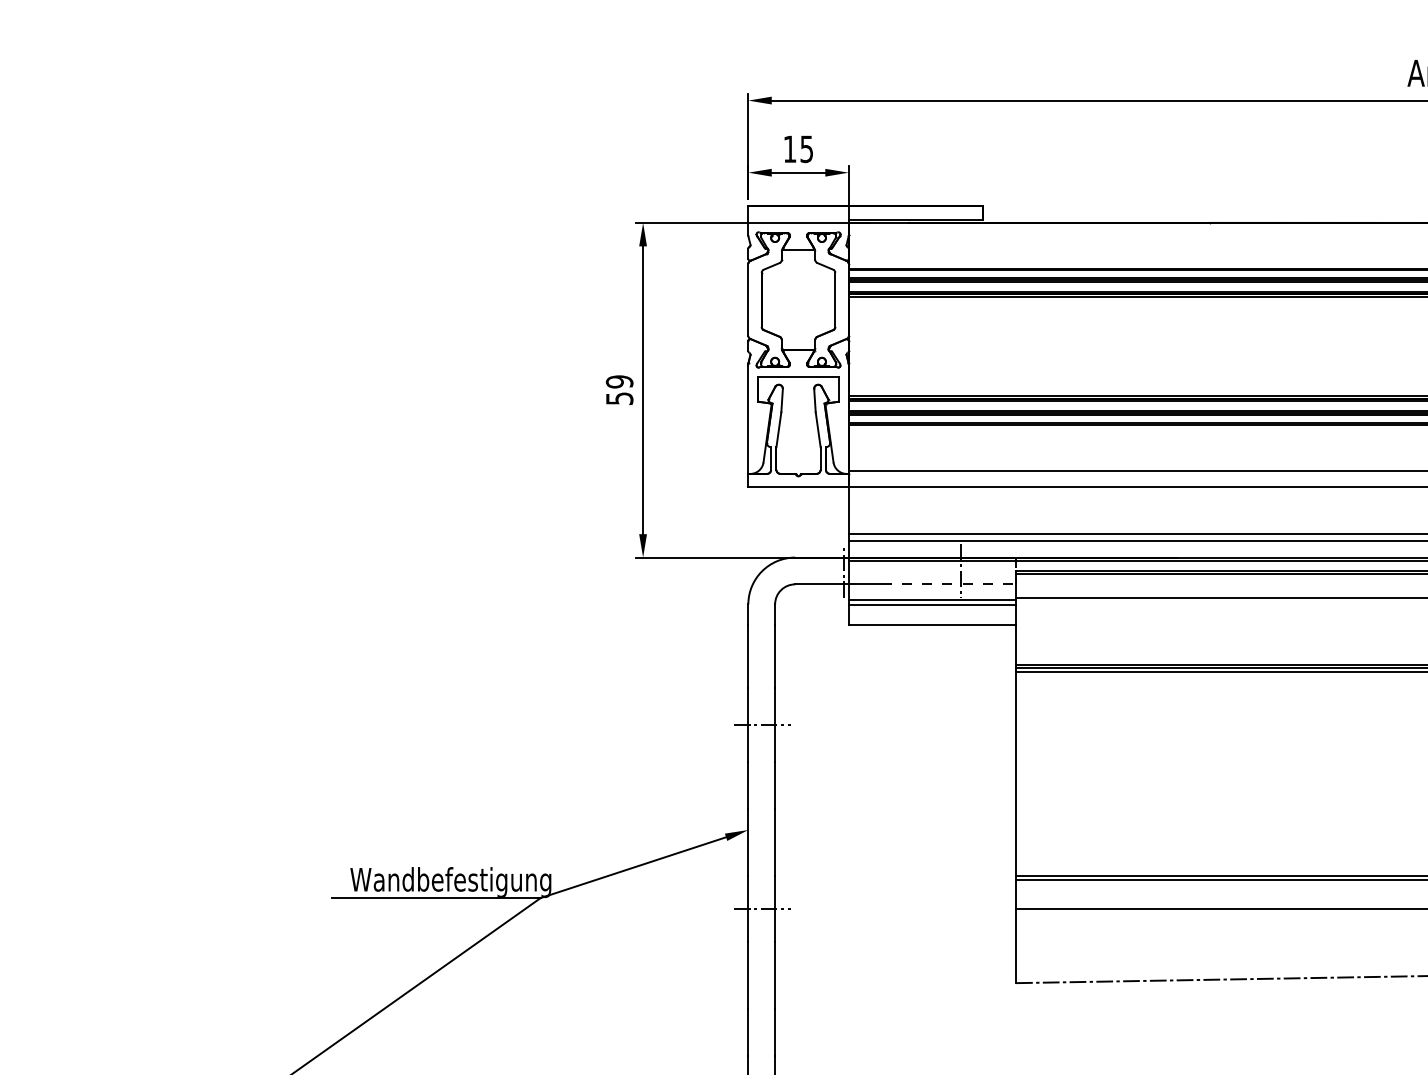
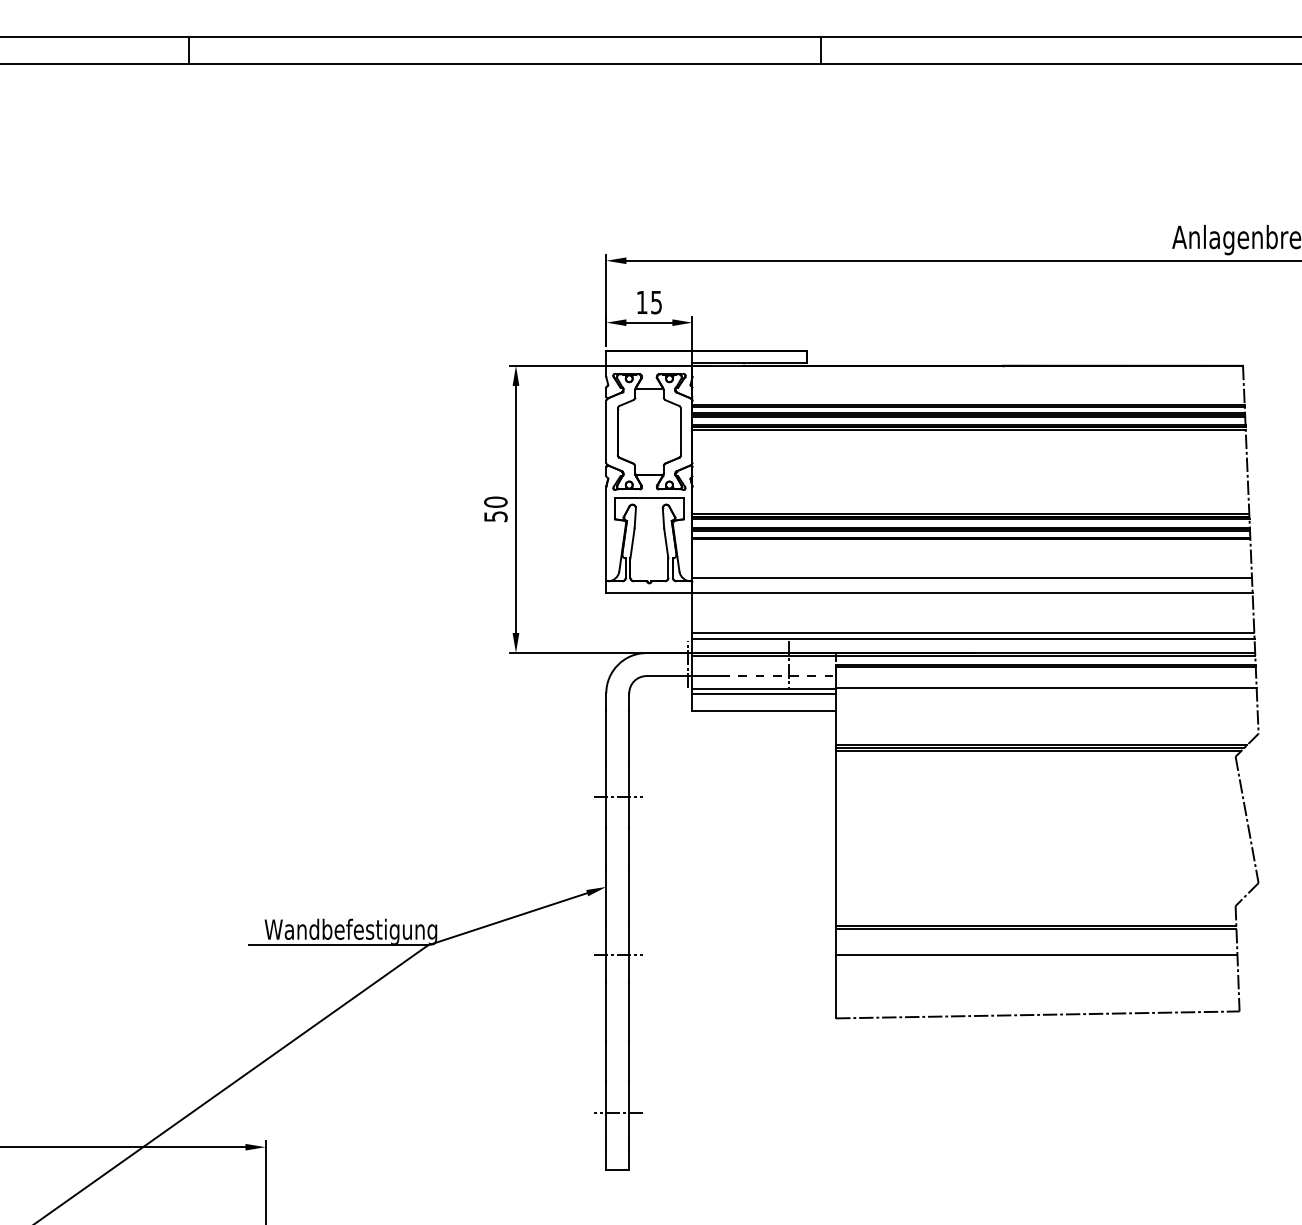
text: (619, 381) -> (495, 501), 59 -> 50

